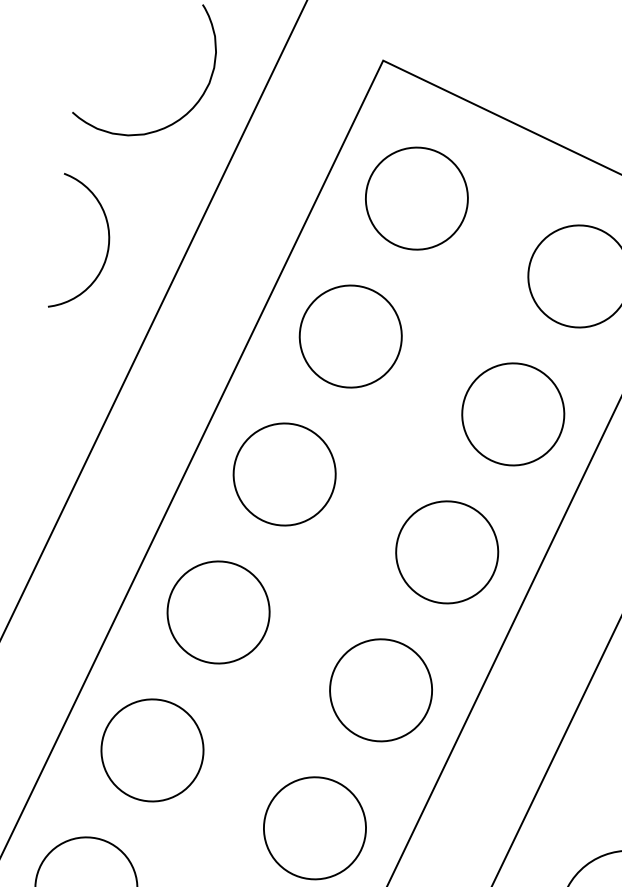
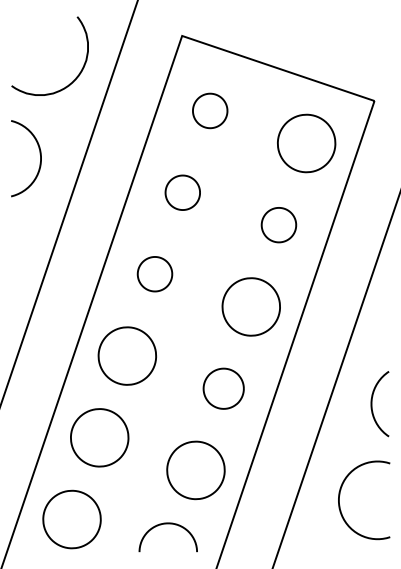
part: (415, 197) -> (209, 110), size x0.6
part: (350, 336) -> (182, 192), size x0.6
part: (512, 413) -> (278, 224), size x0.6
part: (283, 472) -> (154, 273), size x0.6
part: (380, 689) -> (223, 388), size x0.7

